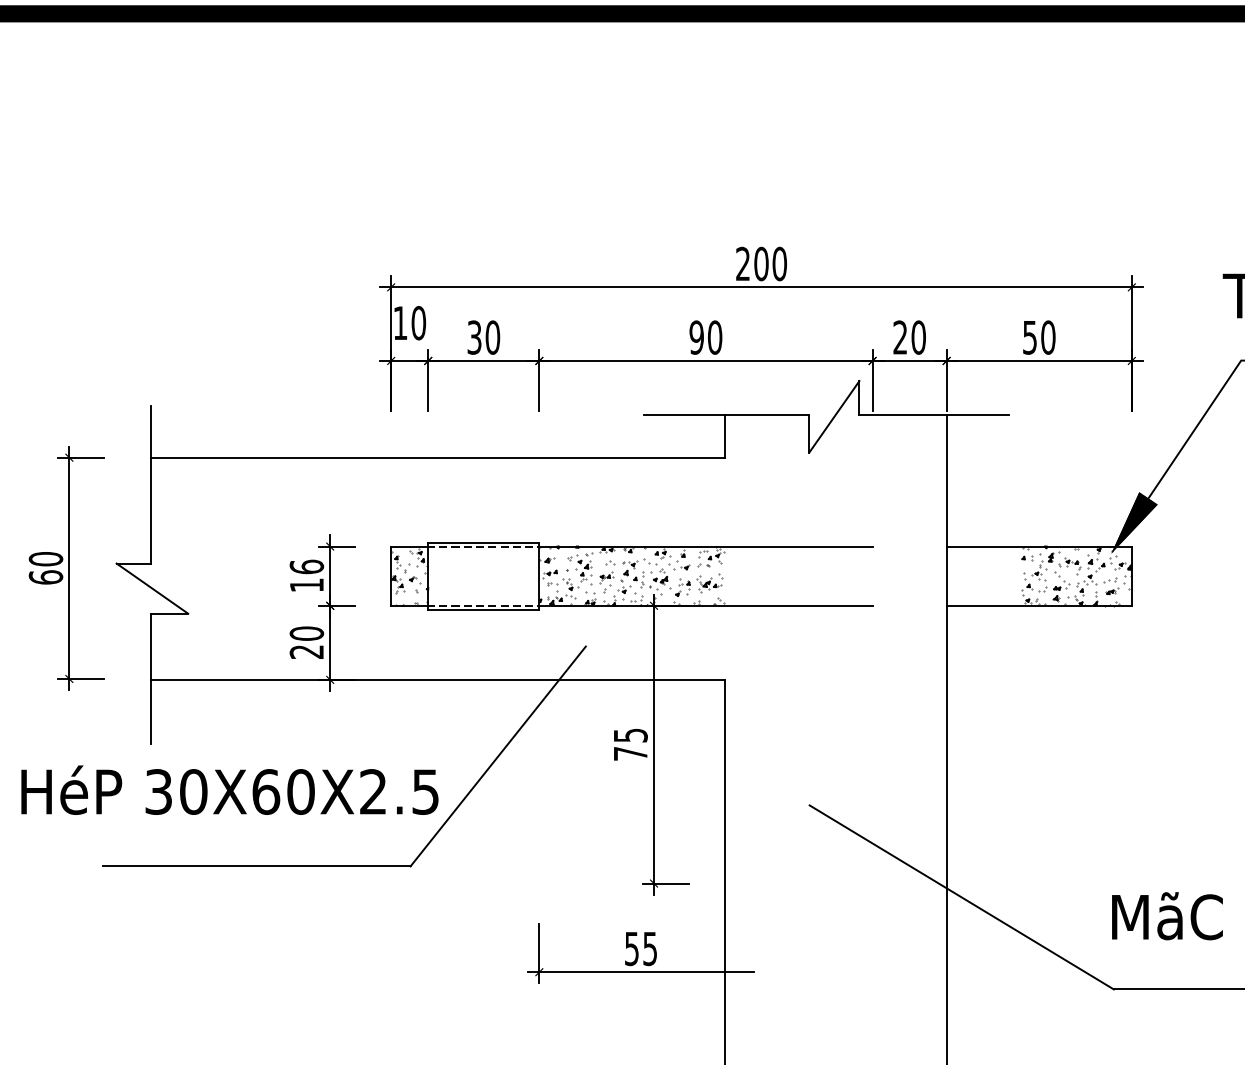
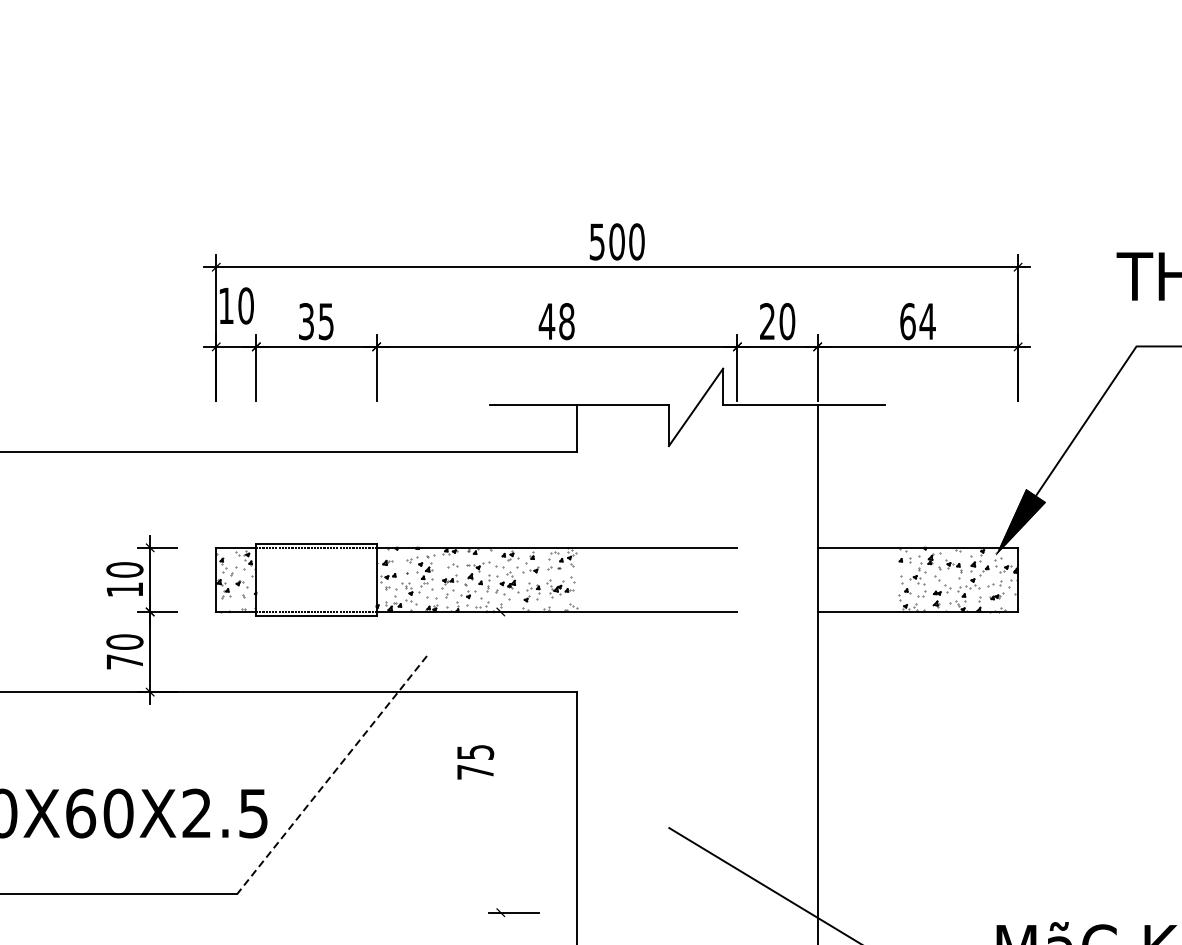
text: (742, 263) -> (596, 241), 200 -> 500
text: (492, 337) -> (325, 321), 30 -> 35
text: (705, 337) -> (556, 321), 90 -> 48
text: (1039, 337) -> (918, 321), 50 -> 64
text: (306, 566) -> (124, 569), 16 -> 10
text: (306, 651) -> (124, 661), 20 -> 70
line: (654, 744) -> (501, 762), removed
line: (498, 756) -> (332, 775), solid -> dashed

